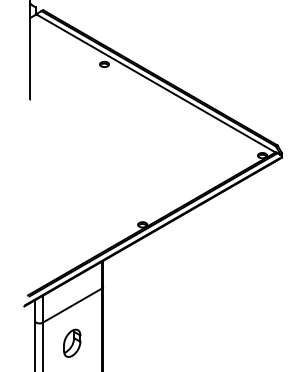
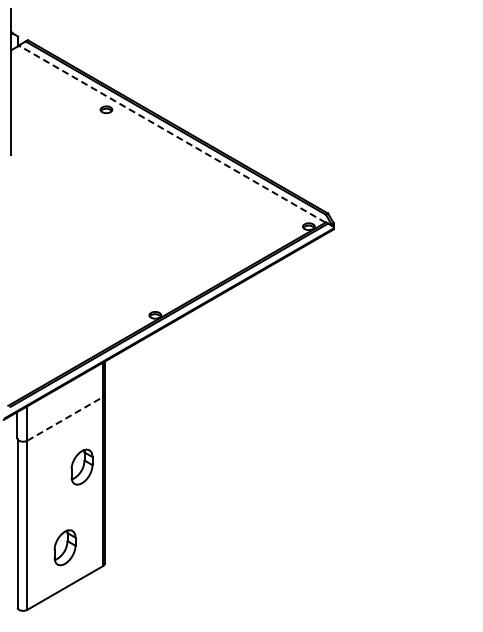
line: (156, 83) -> (172, 134), solid -> dashed
line: (72, 305) -> (65, 418), solid -> dashed
part: (71, 342) -> (81, 466), moved

